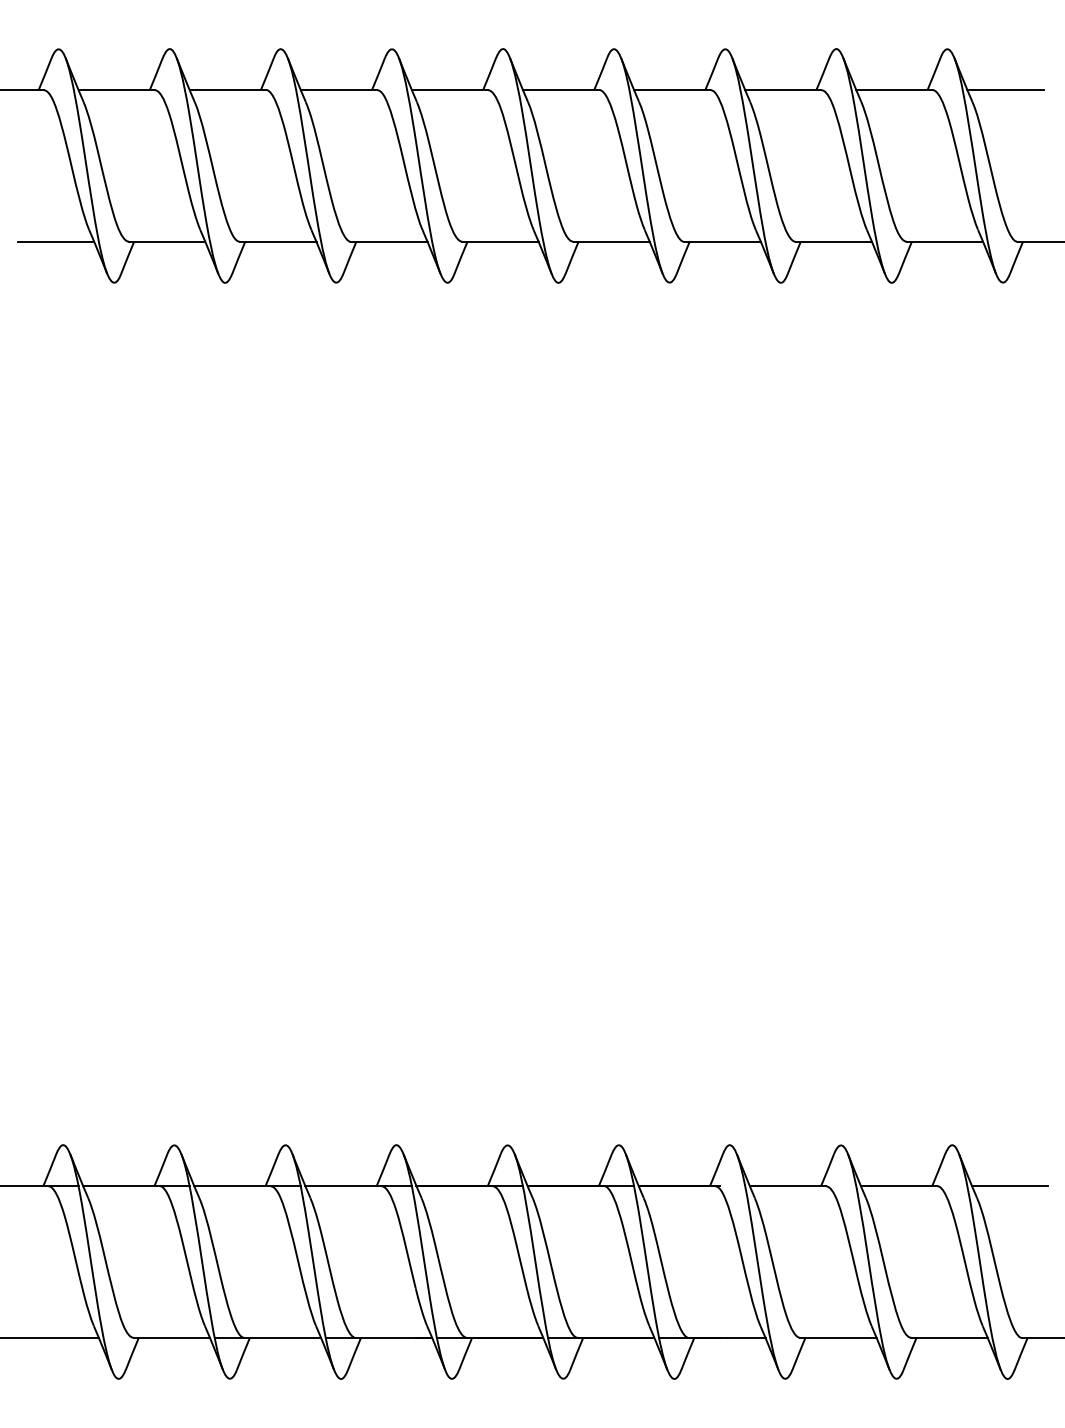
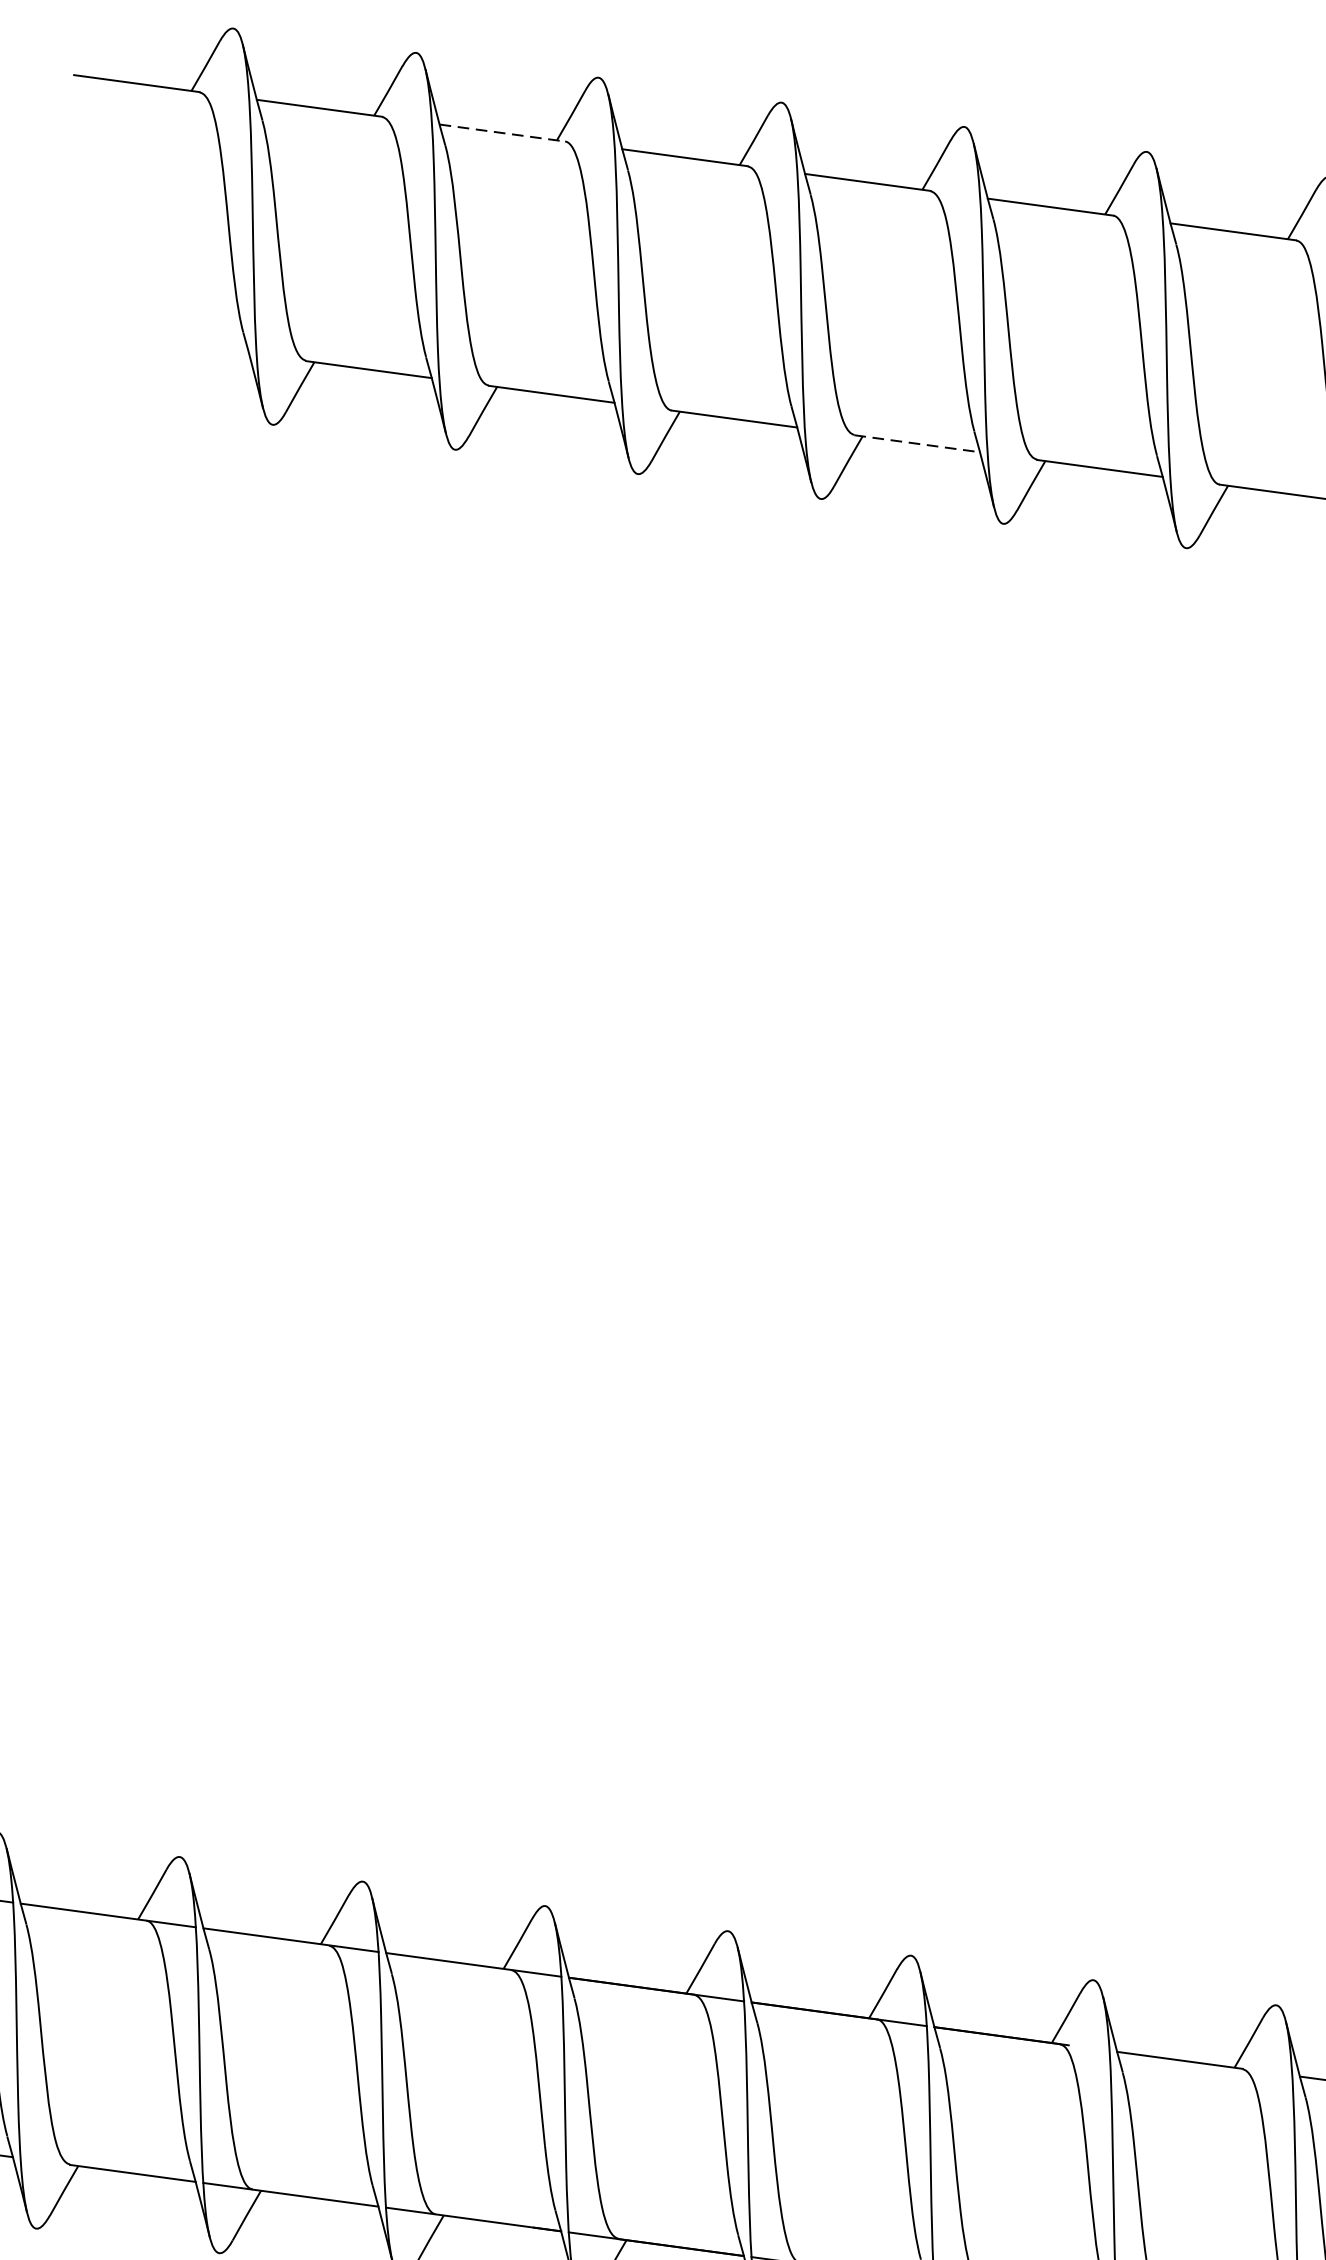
line: (228, 89) -> (503, 132), solid -> dashed
line: (55, 242) -> (185, 345), removed
line: (501, 242) -> (918, 444), solid -> dashed

